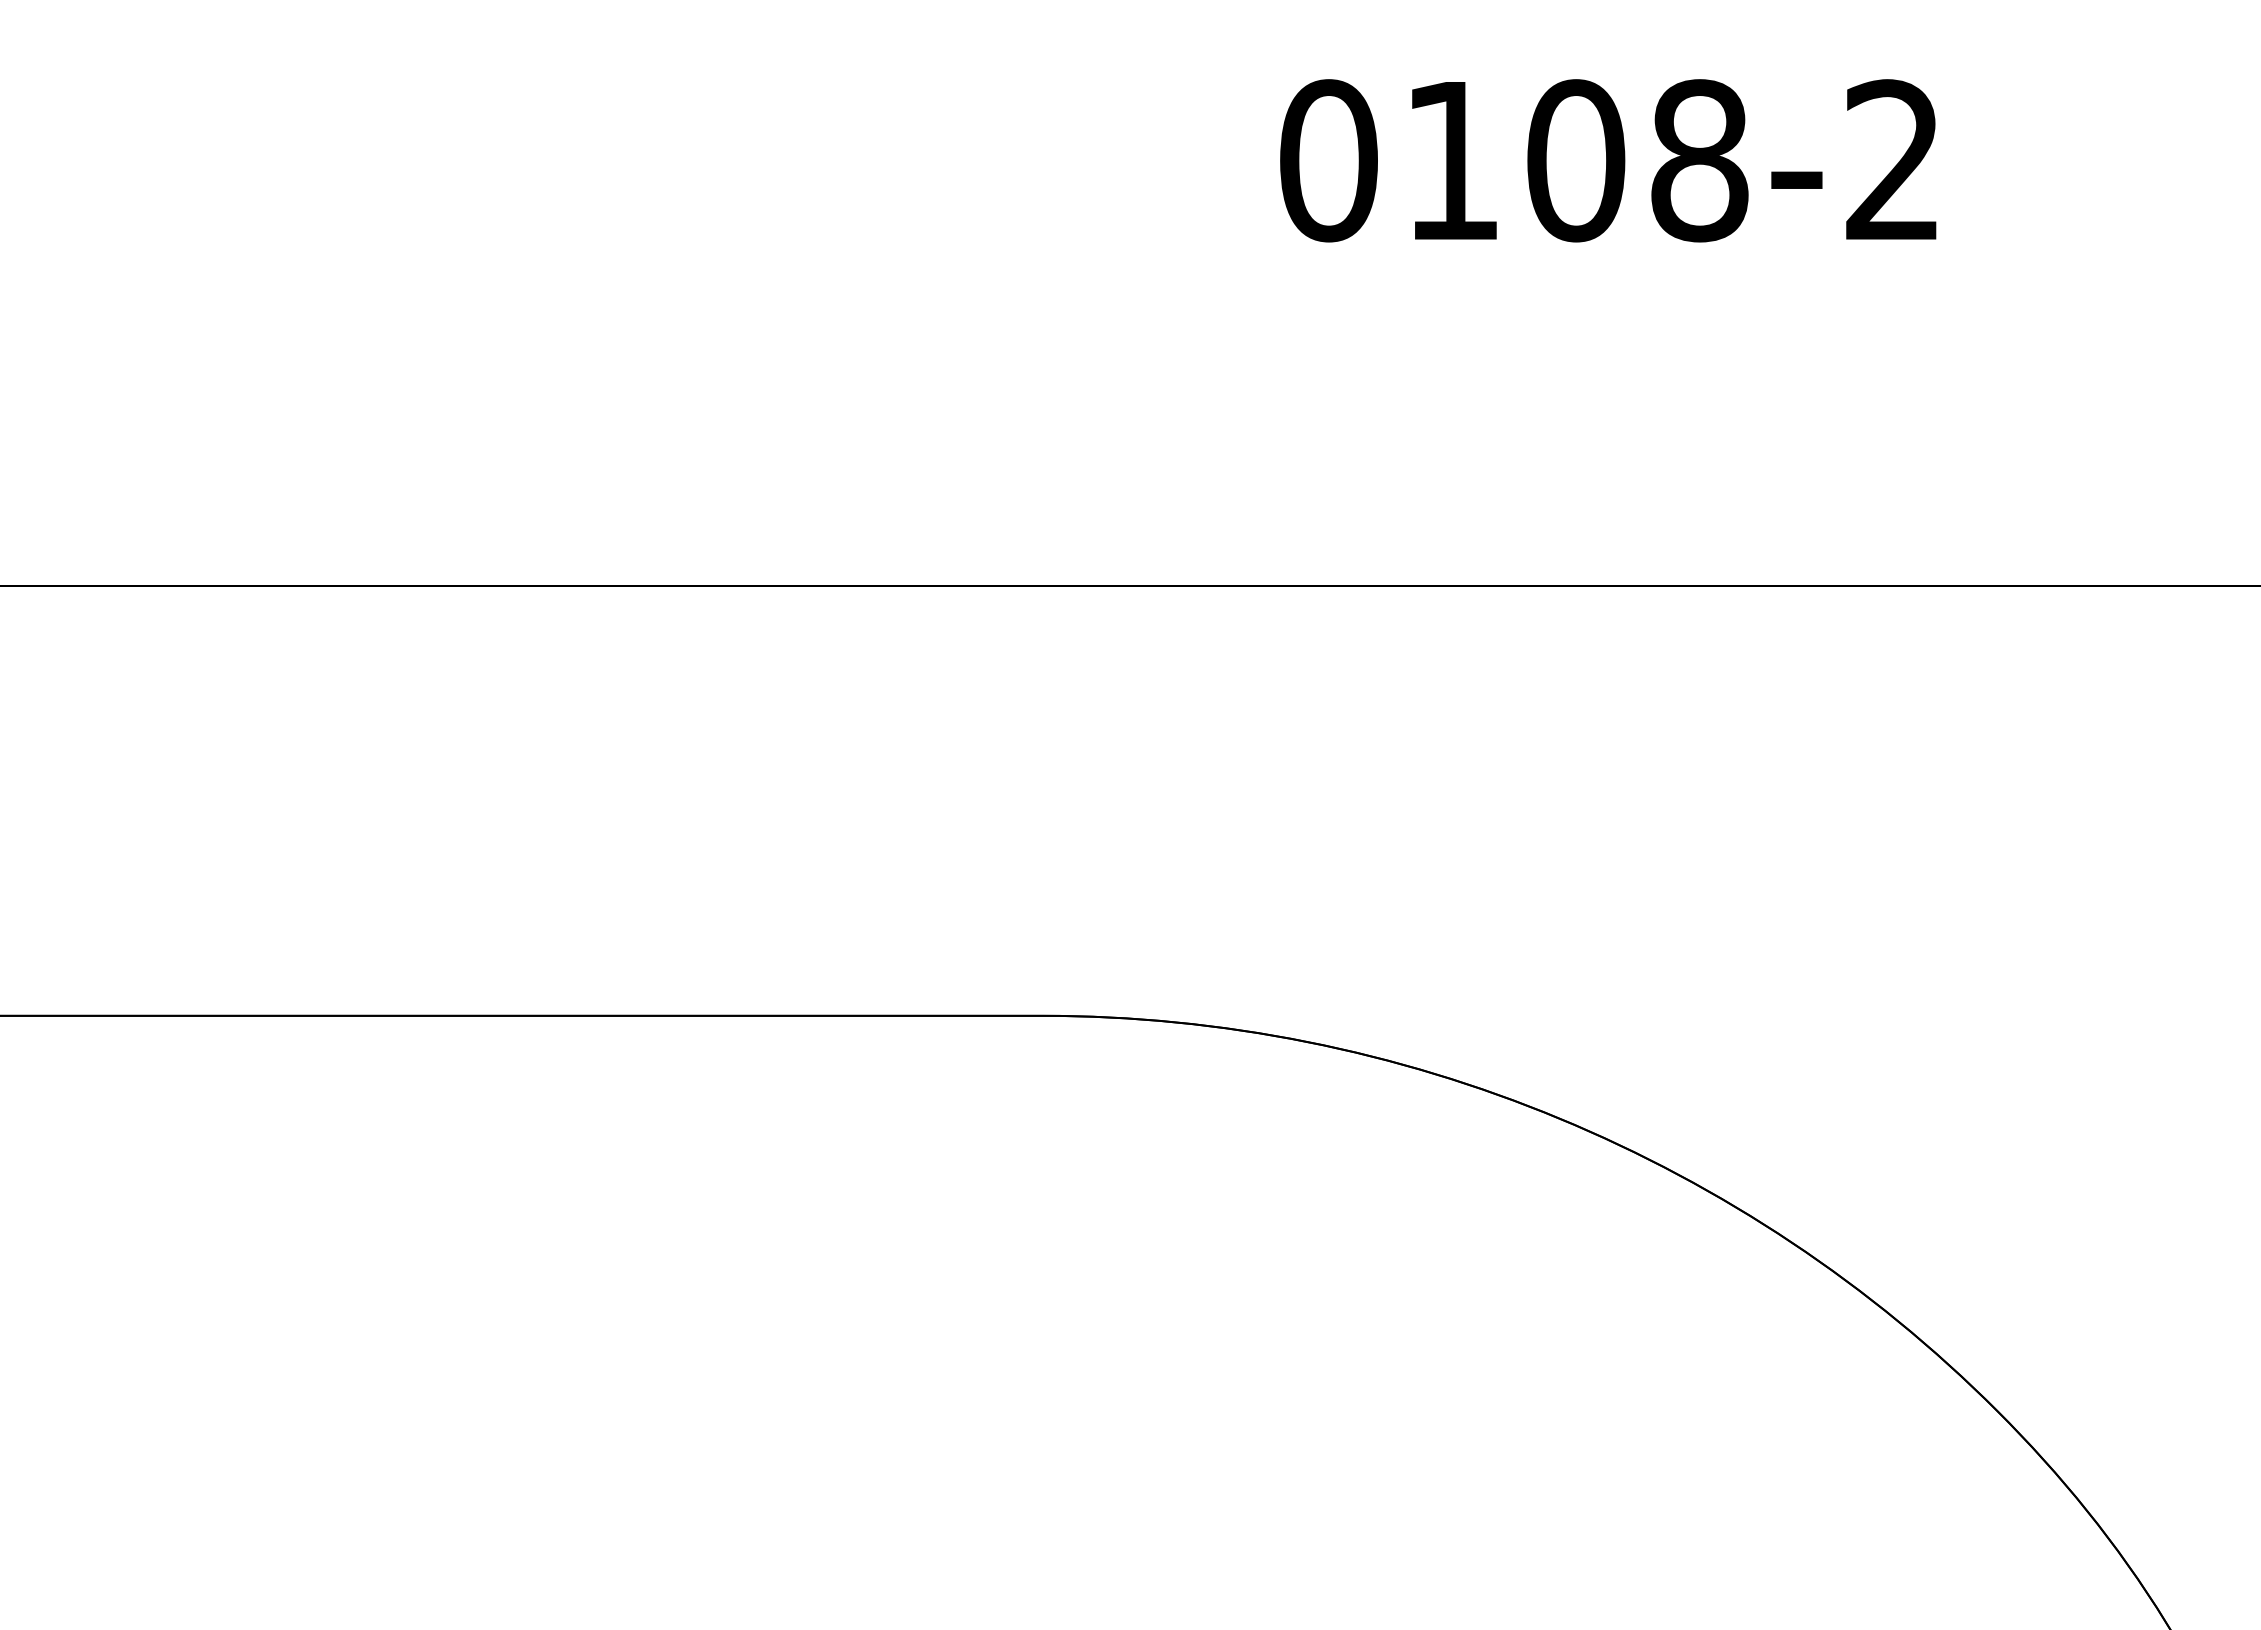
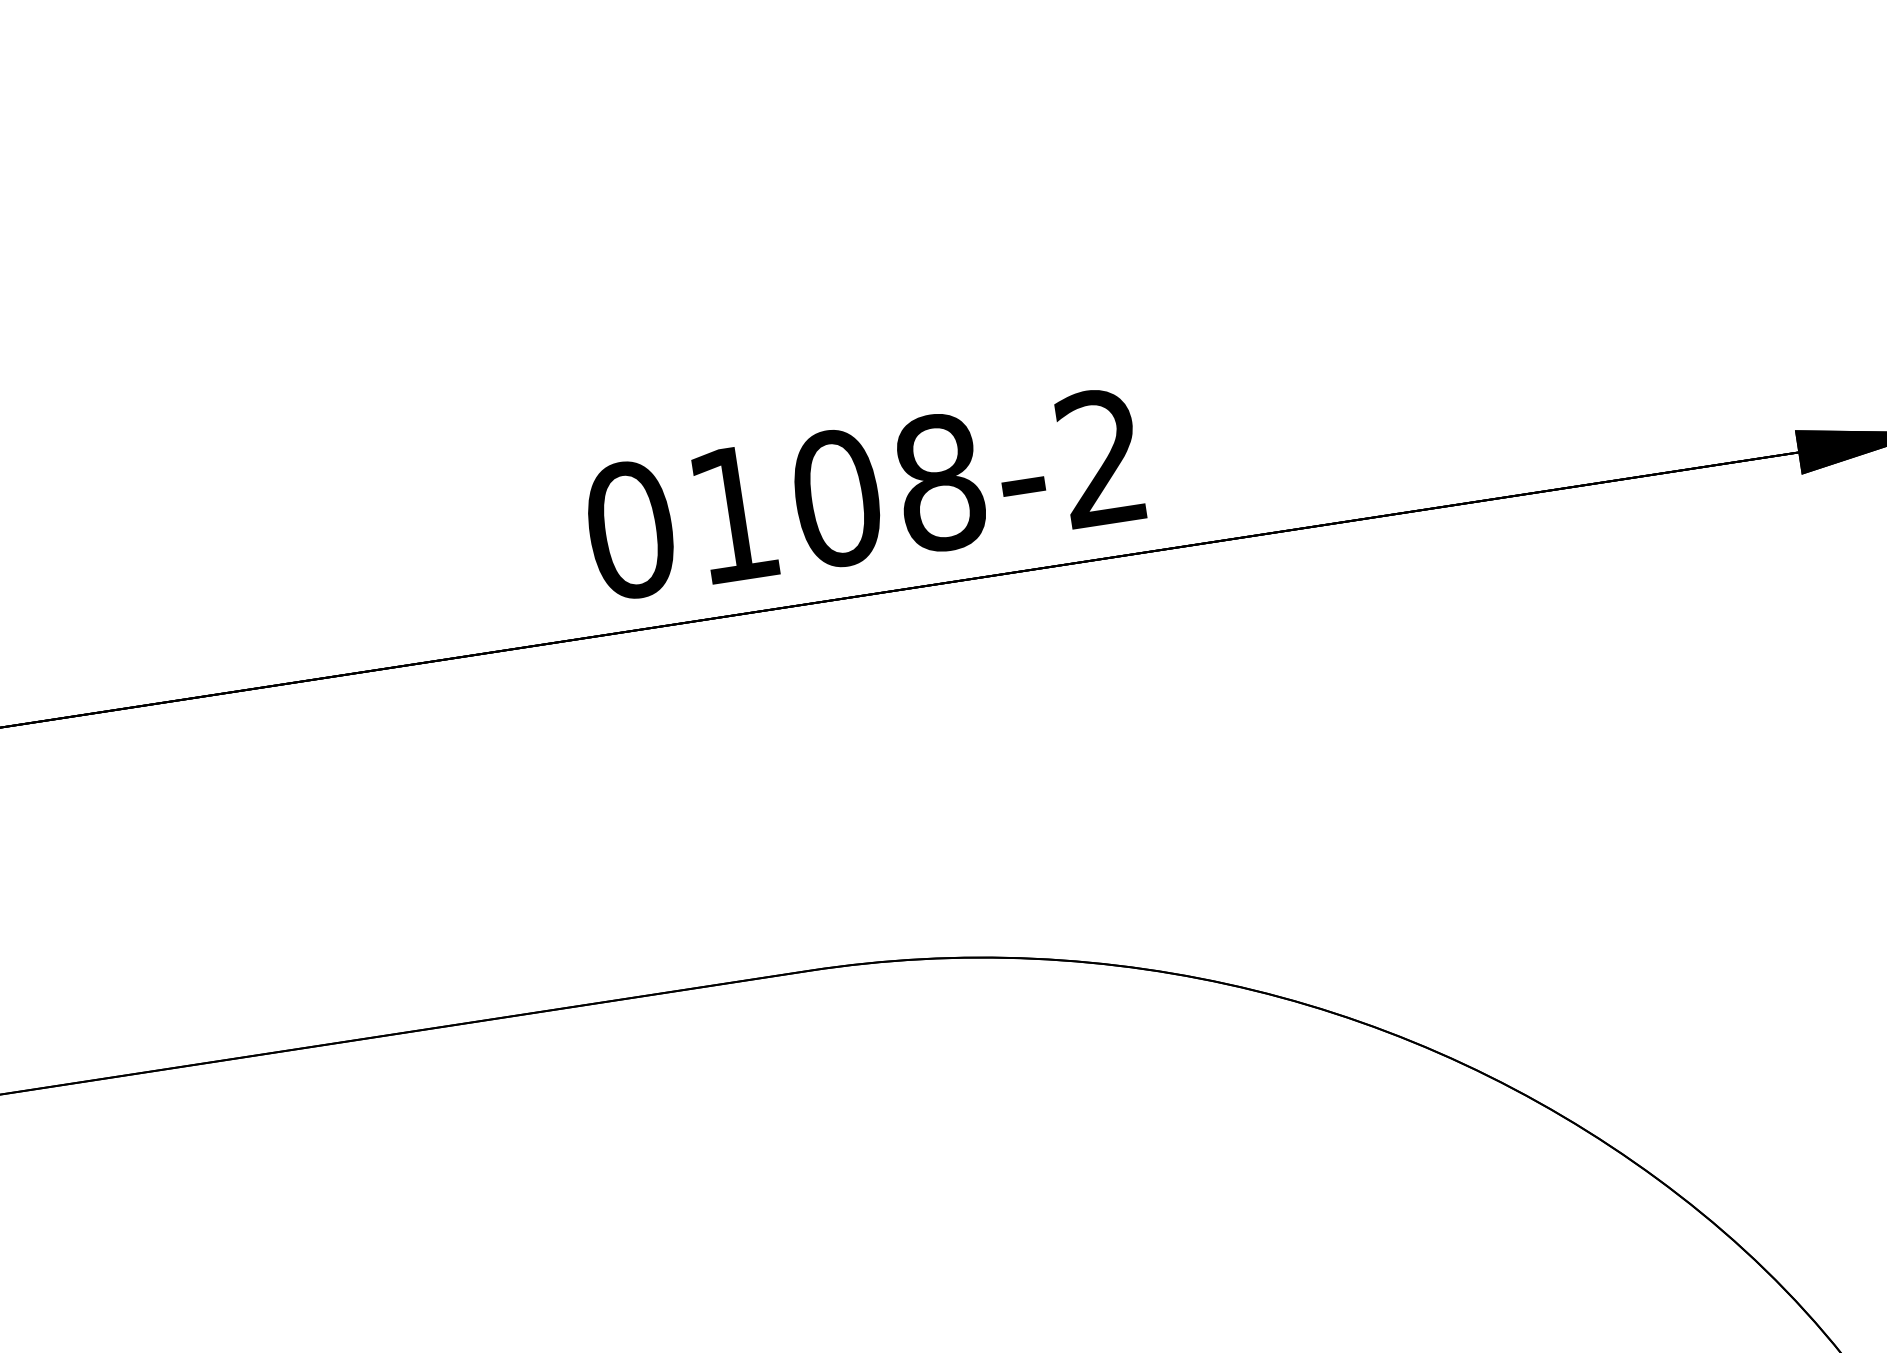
text: (1608, 160) -> (864, 494), moved

